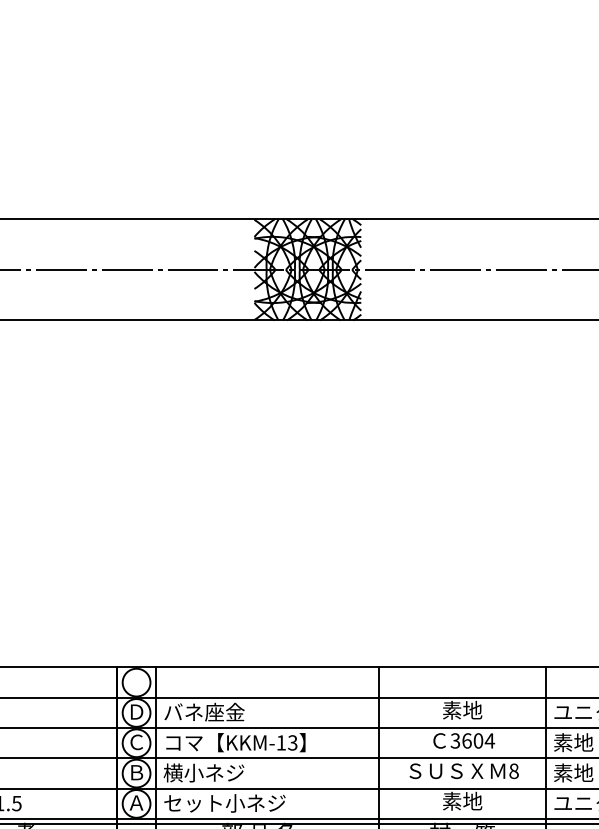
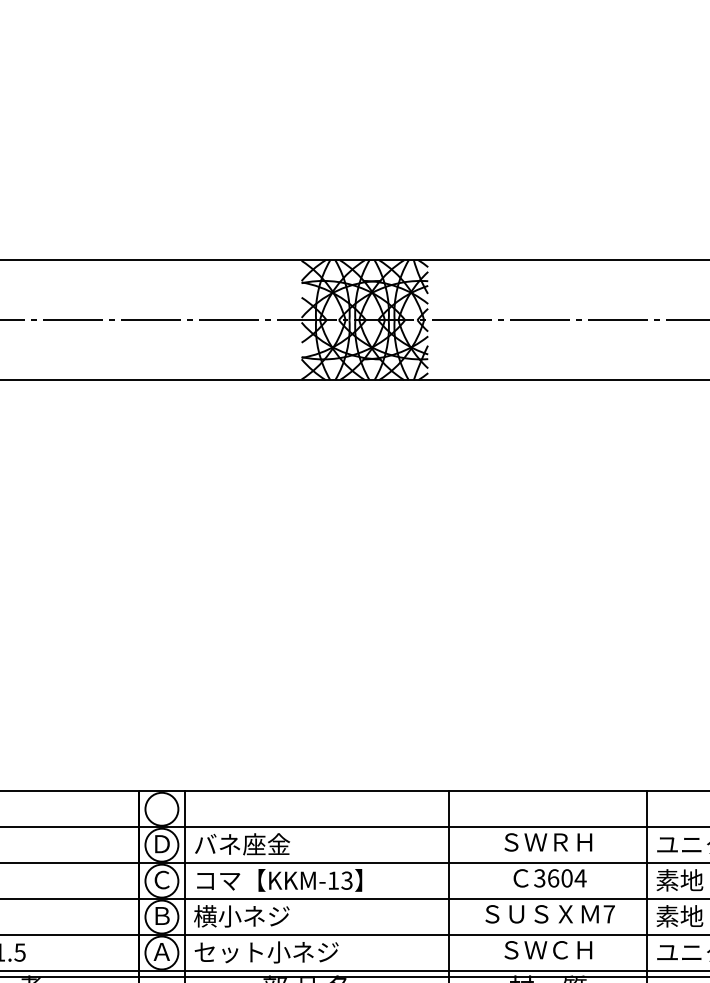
text: (462, 709) -> (548, 841), 素地 -> ＳＷＲＨ
text: (513, 771) -> (608, 914), 8 -> 7
text: (462, 800) -> (548, 949), 素地 -> ＳＷＣＨ

